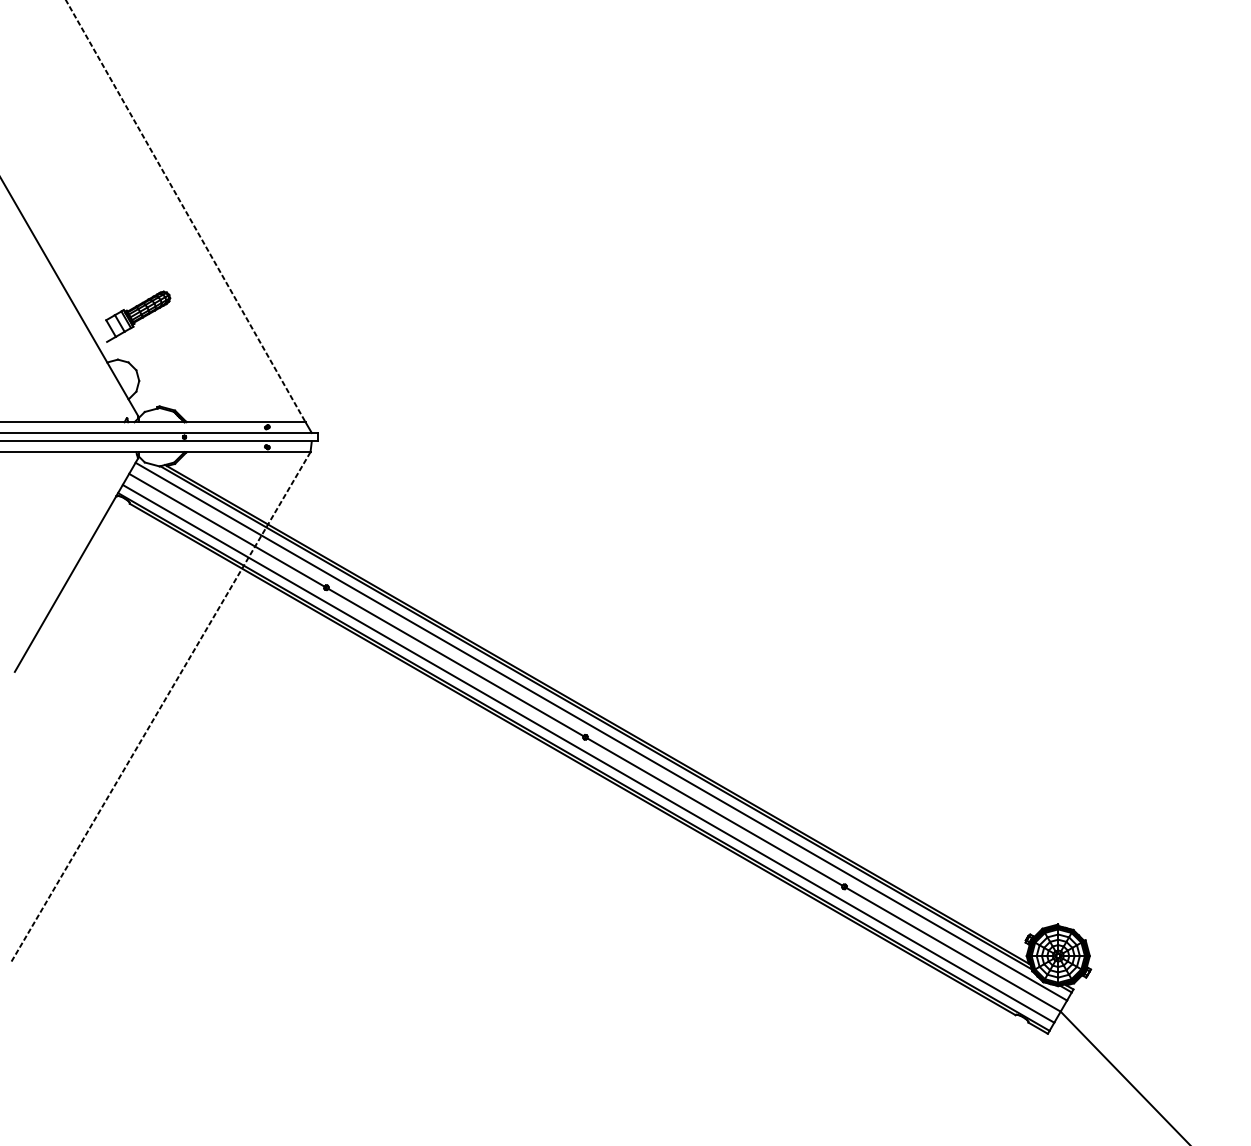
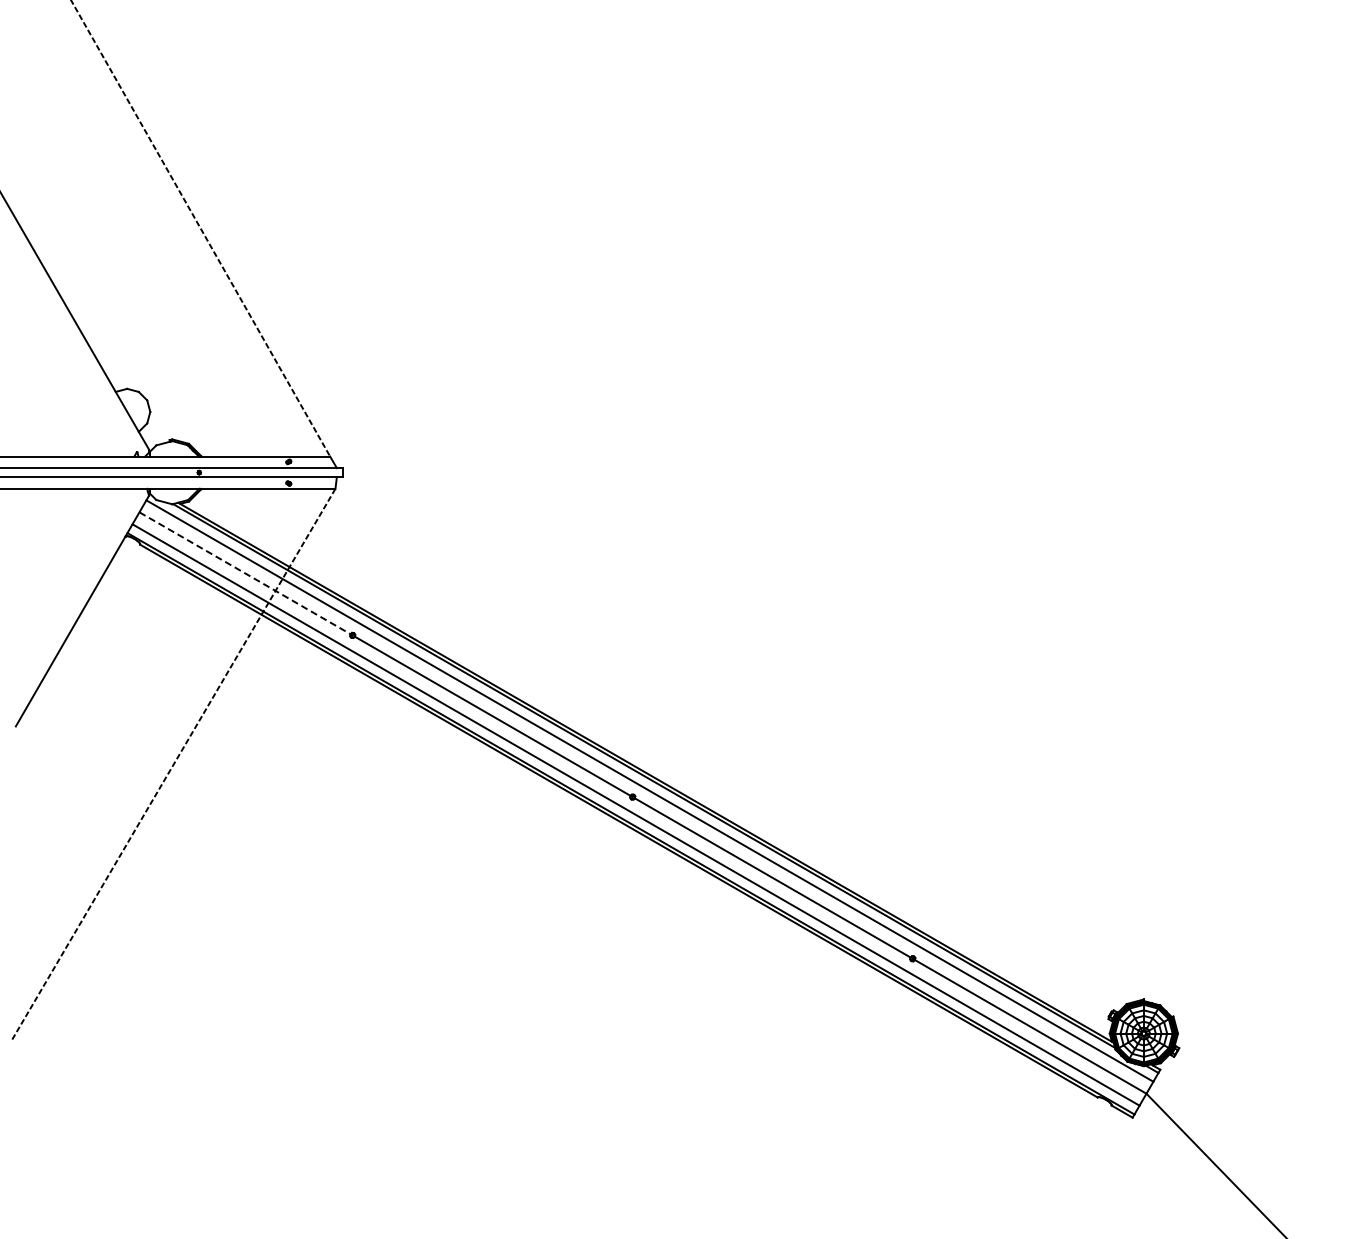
part: (137, 316) -> (148, 342), removed
line: (227, 530) -> (245, 573), solid -> dashed

